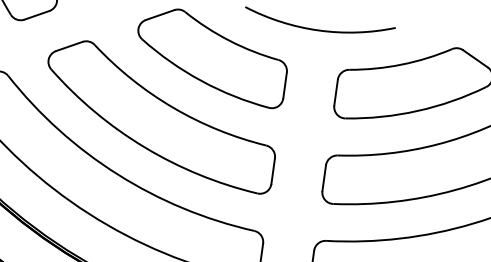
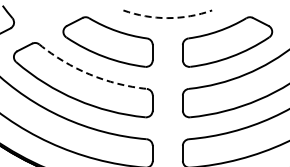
arc: (318, 31) -> (167, 18), solid -> dashed
arc: (172, 107) -> (89, 74), solid -> dashed

